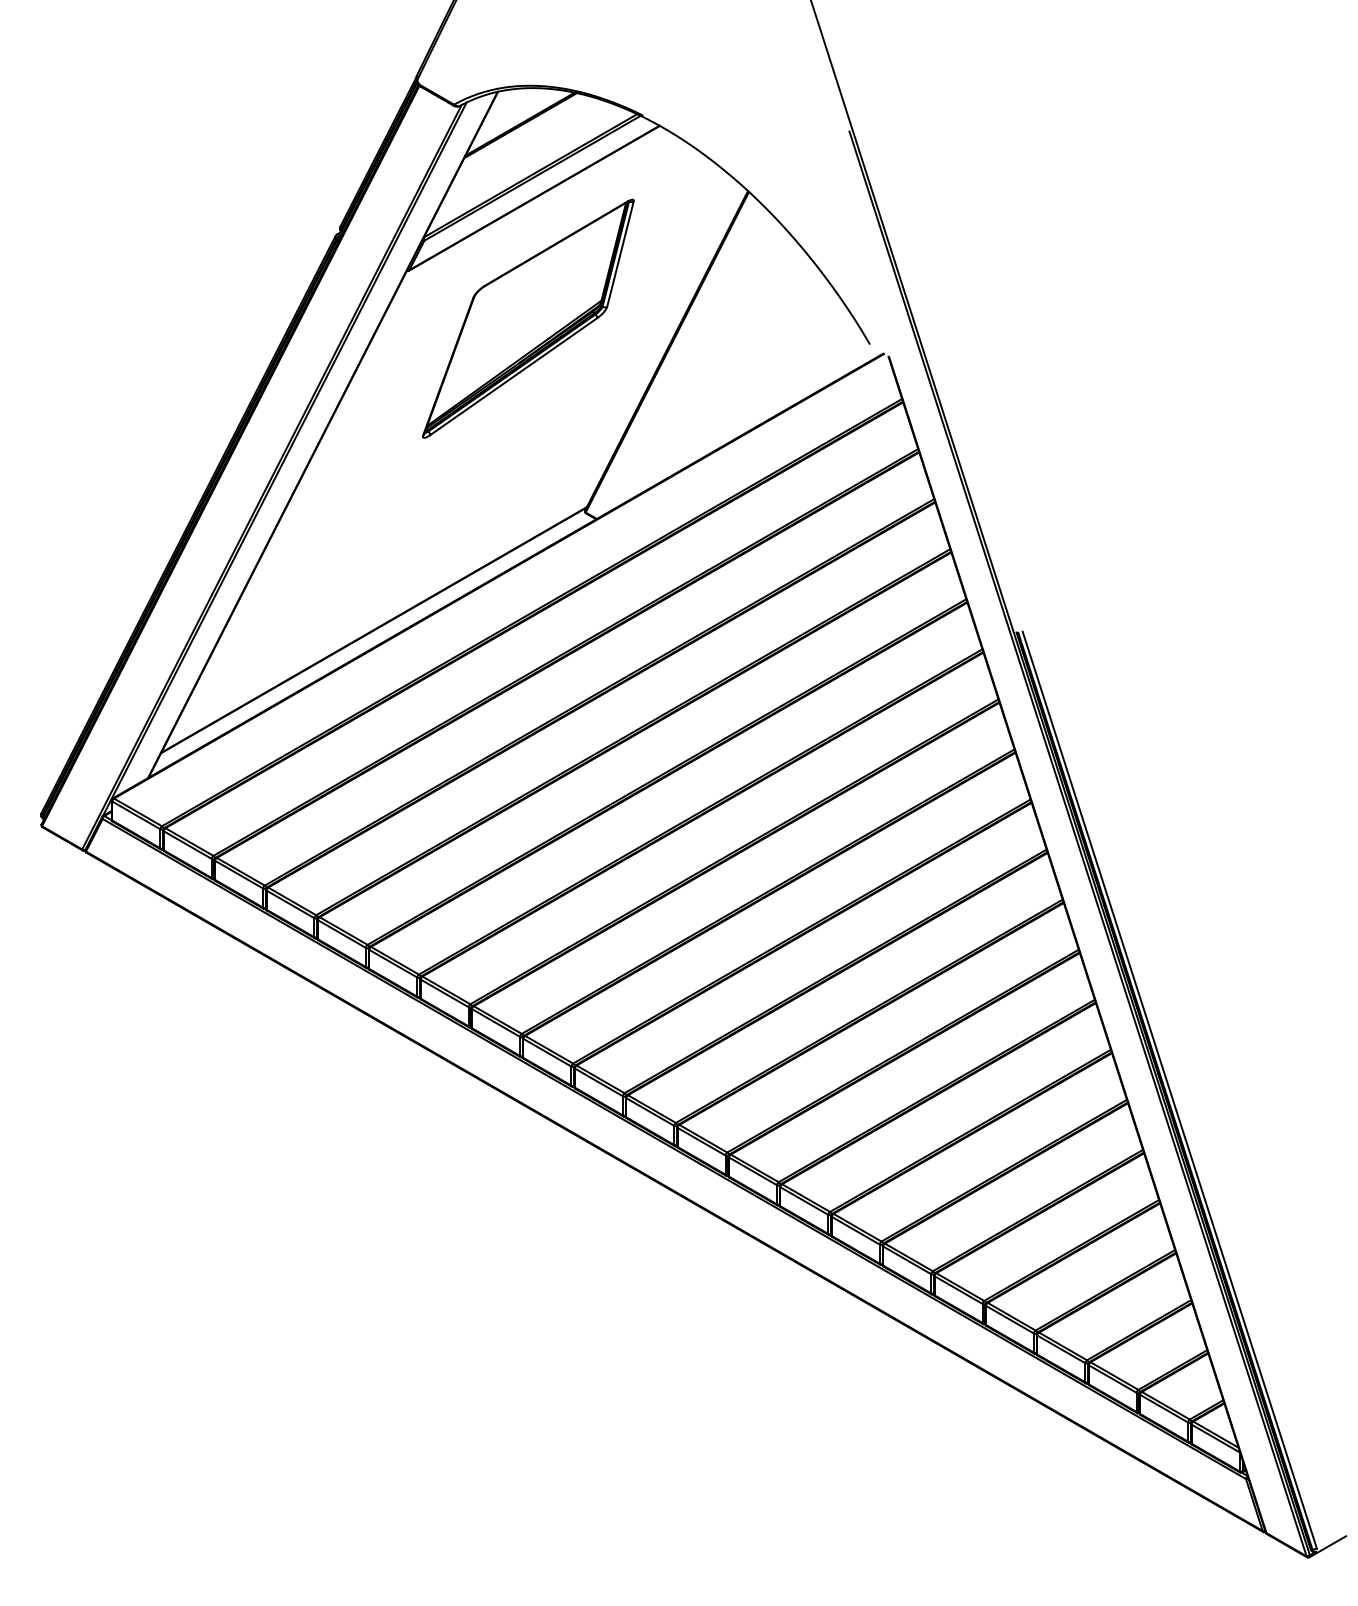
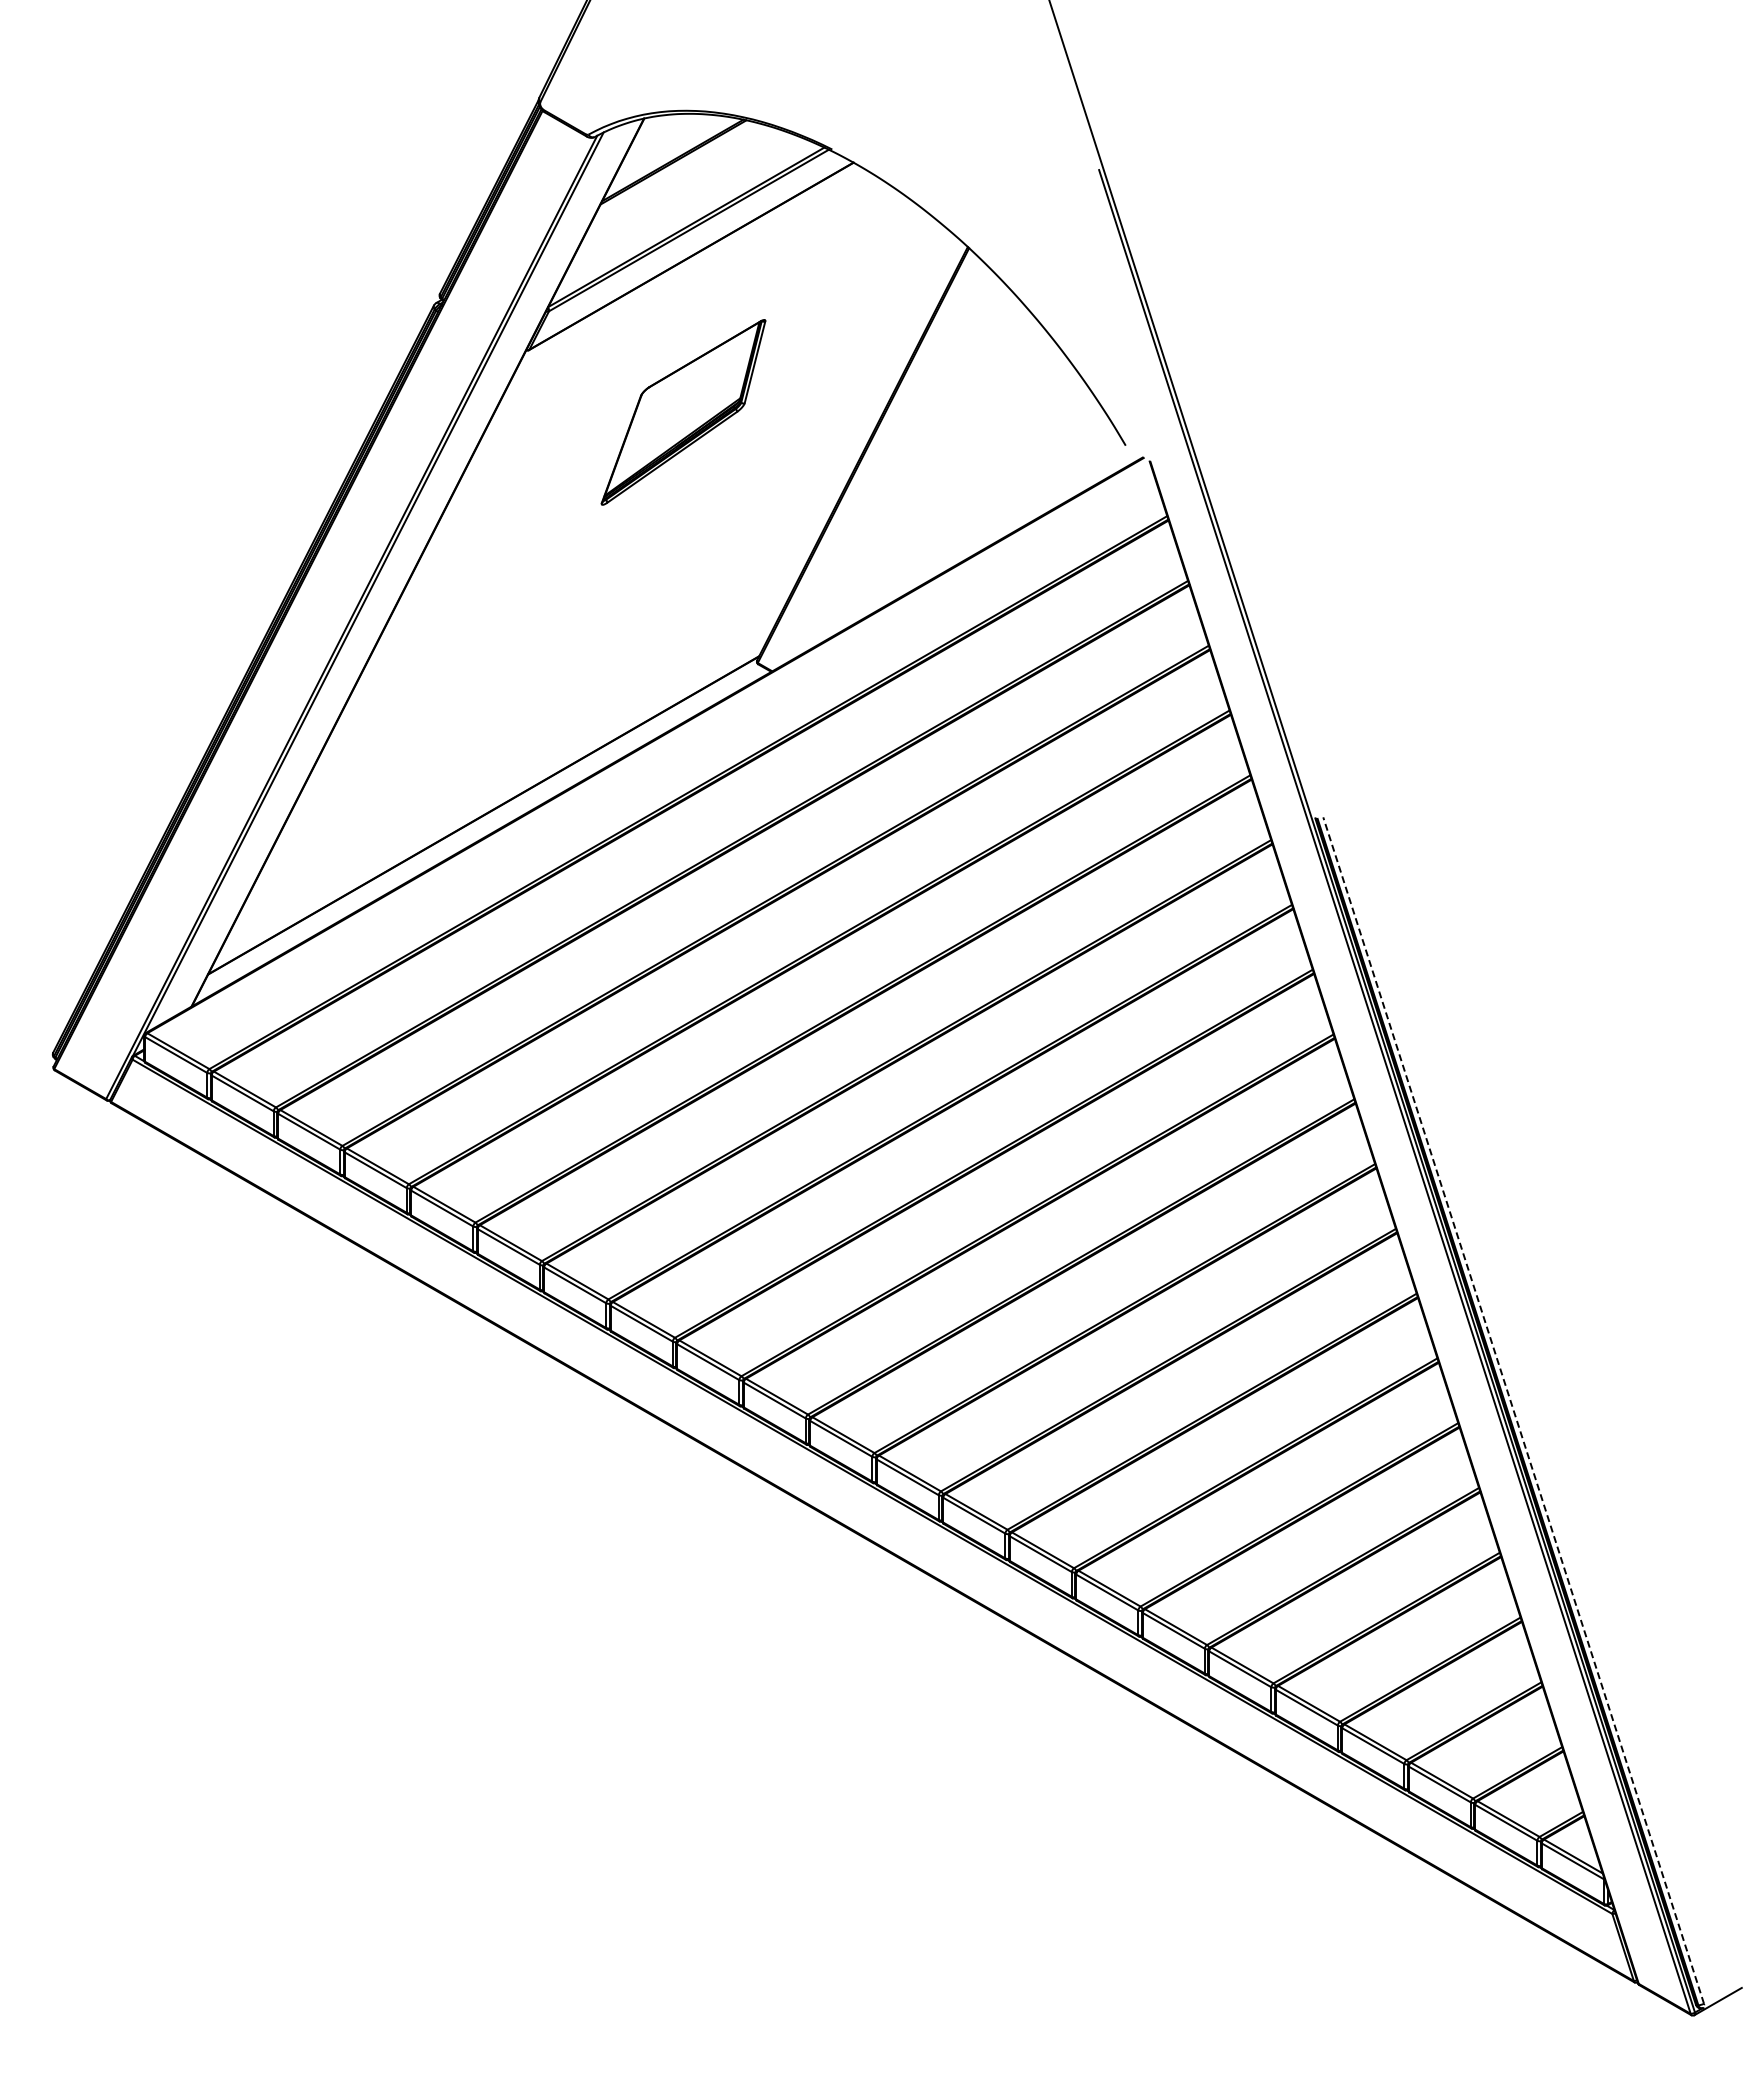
part: (528, 318) -> (683, 412), size x0.6
line: (1169, 1090) -> (1513, 1410), solid -> dashed

